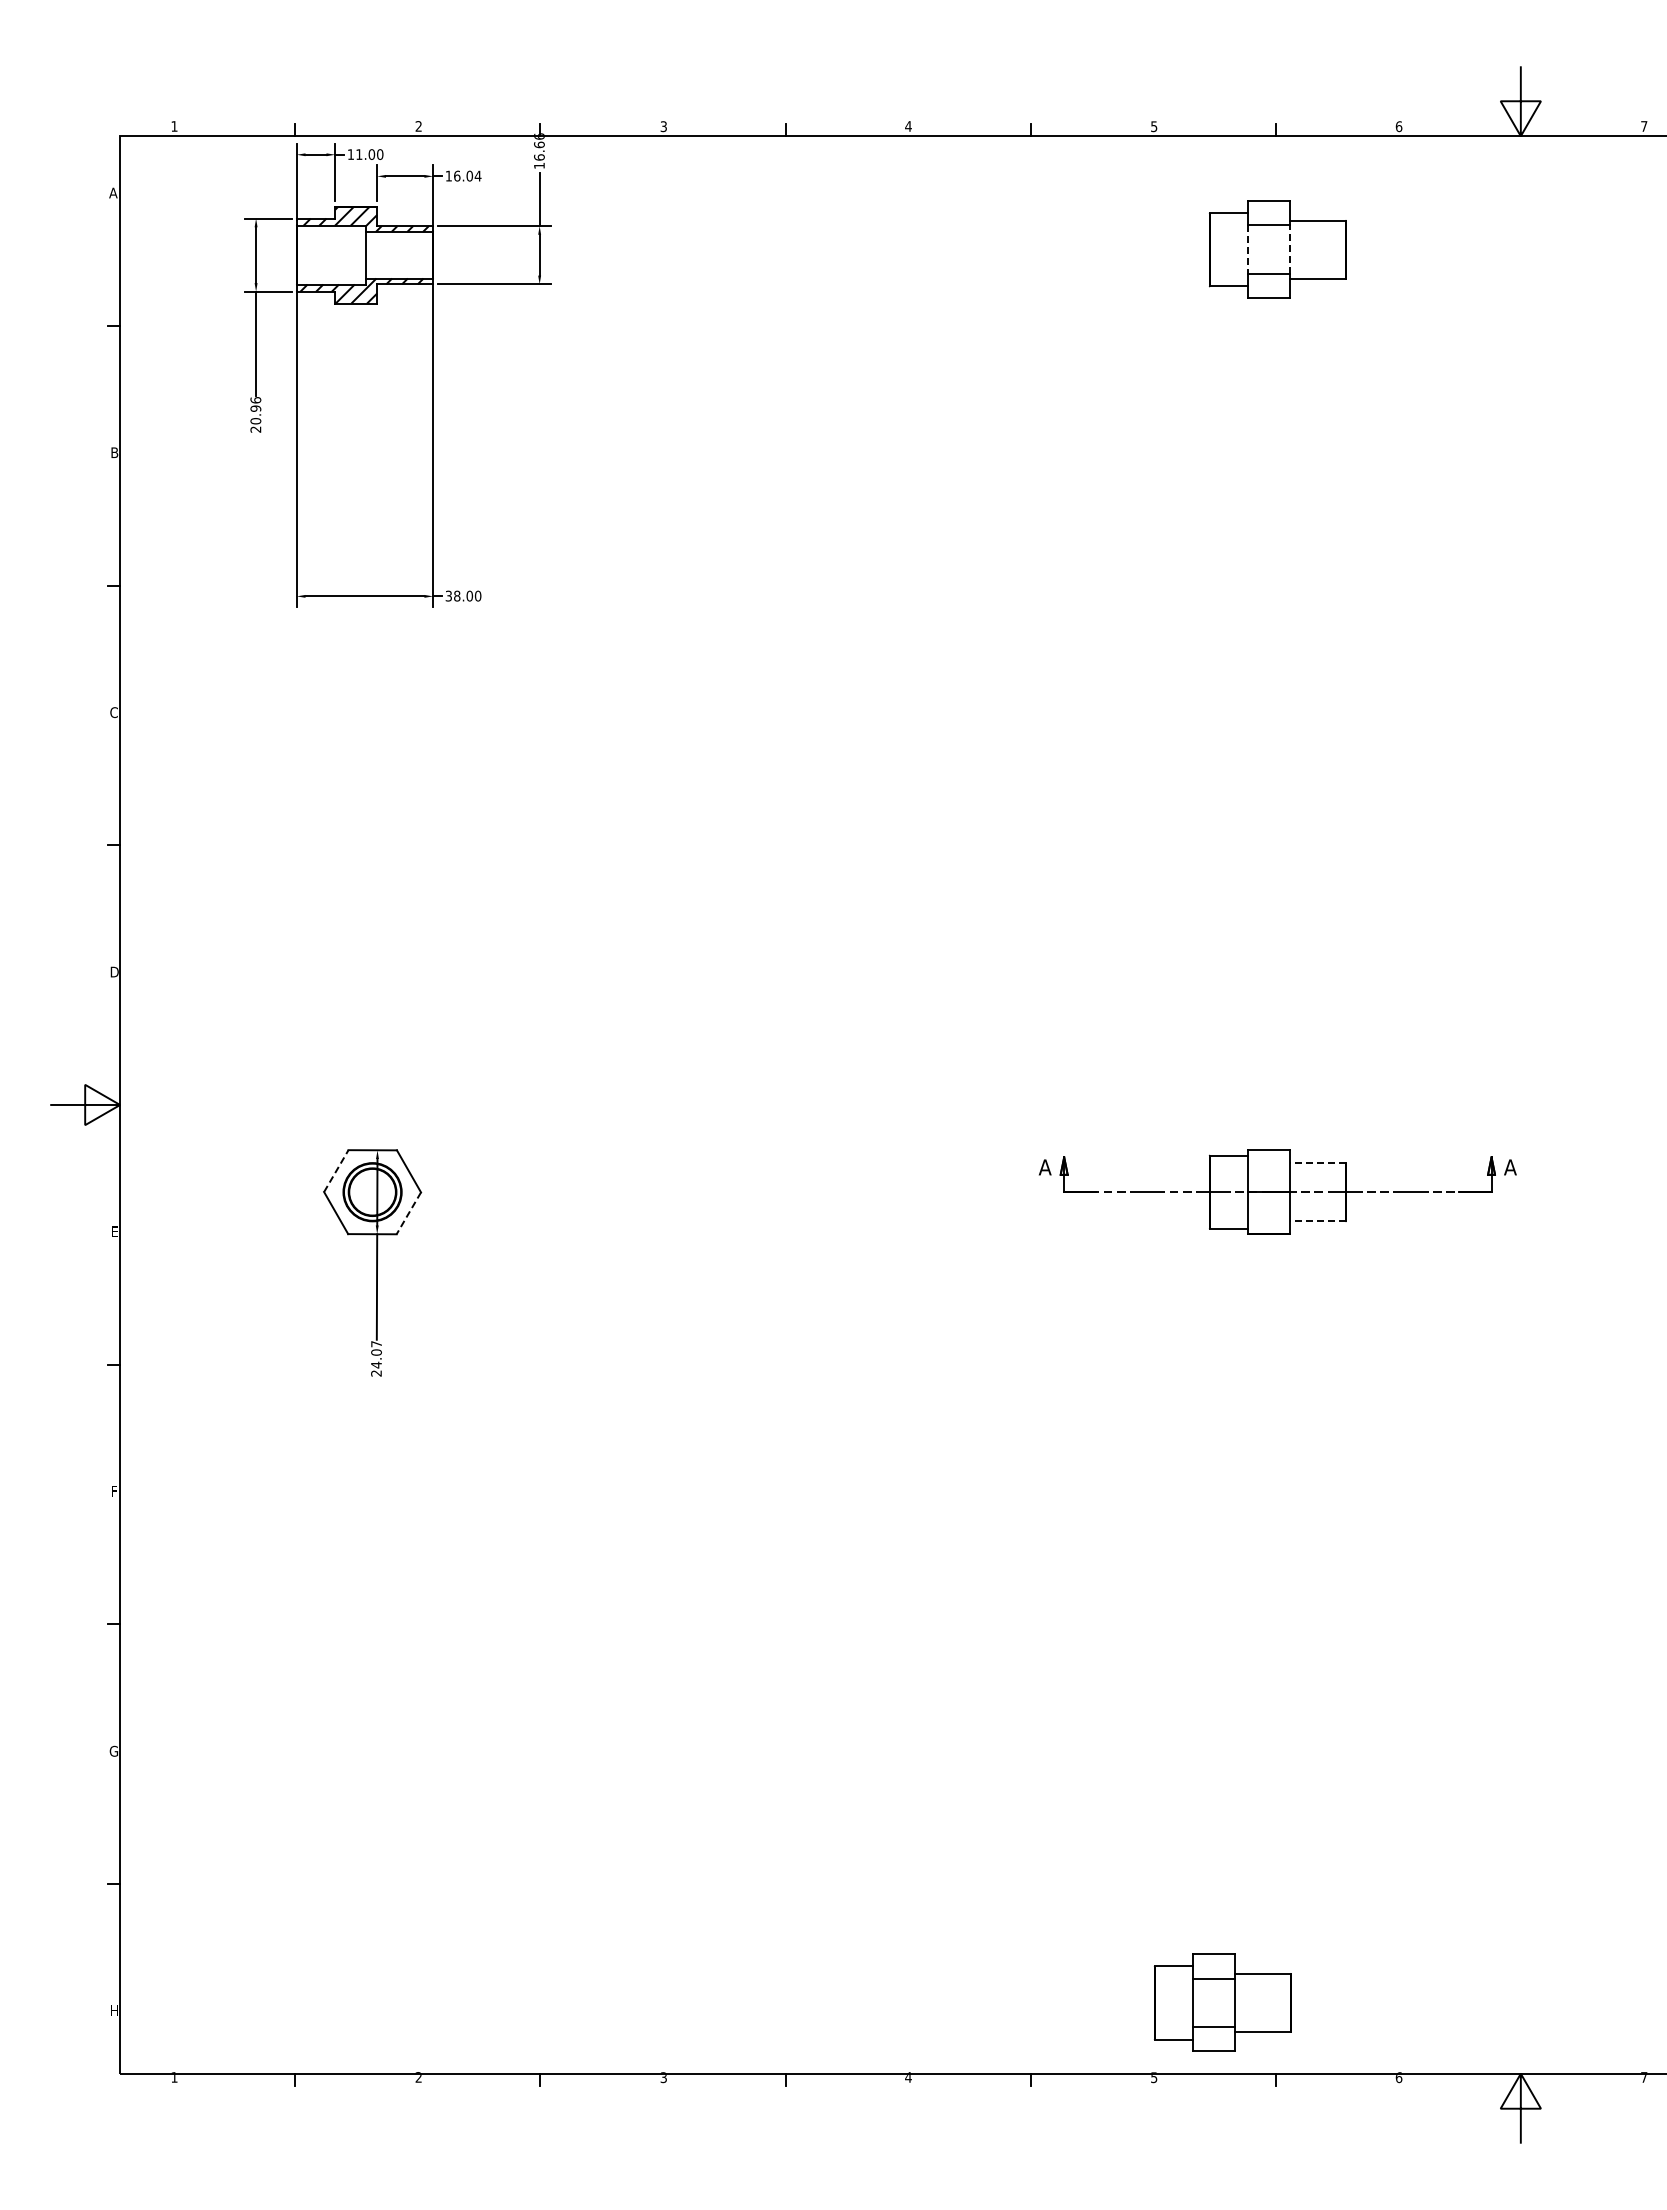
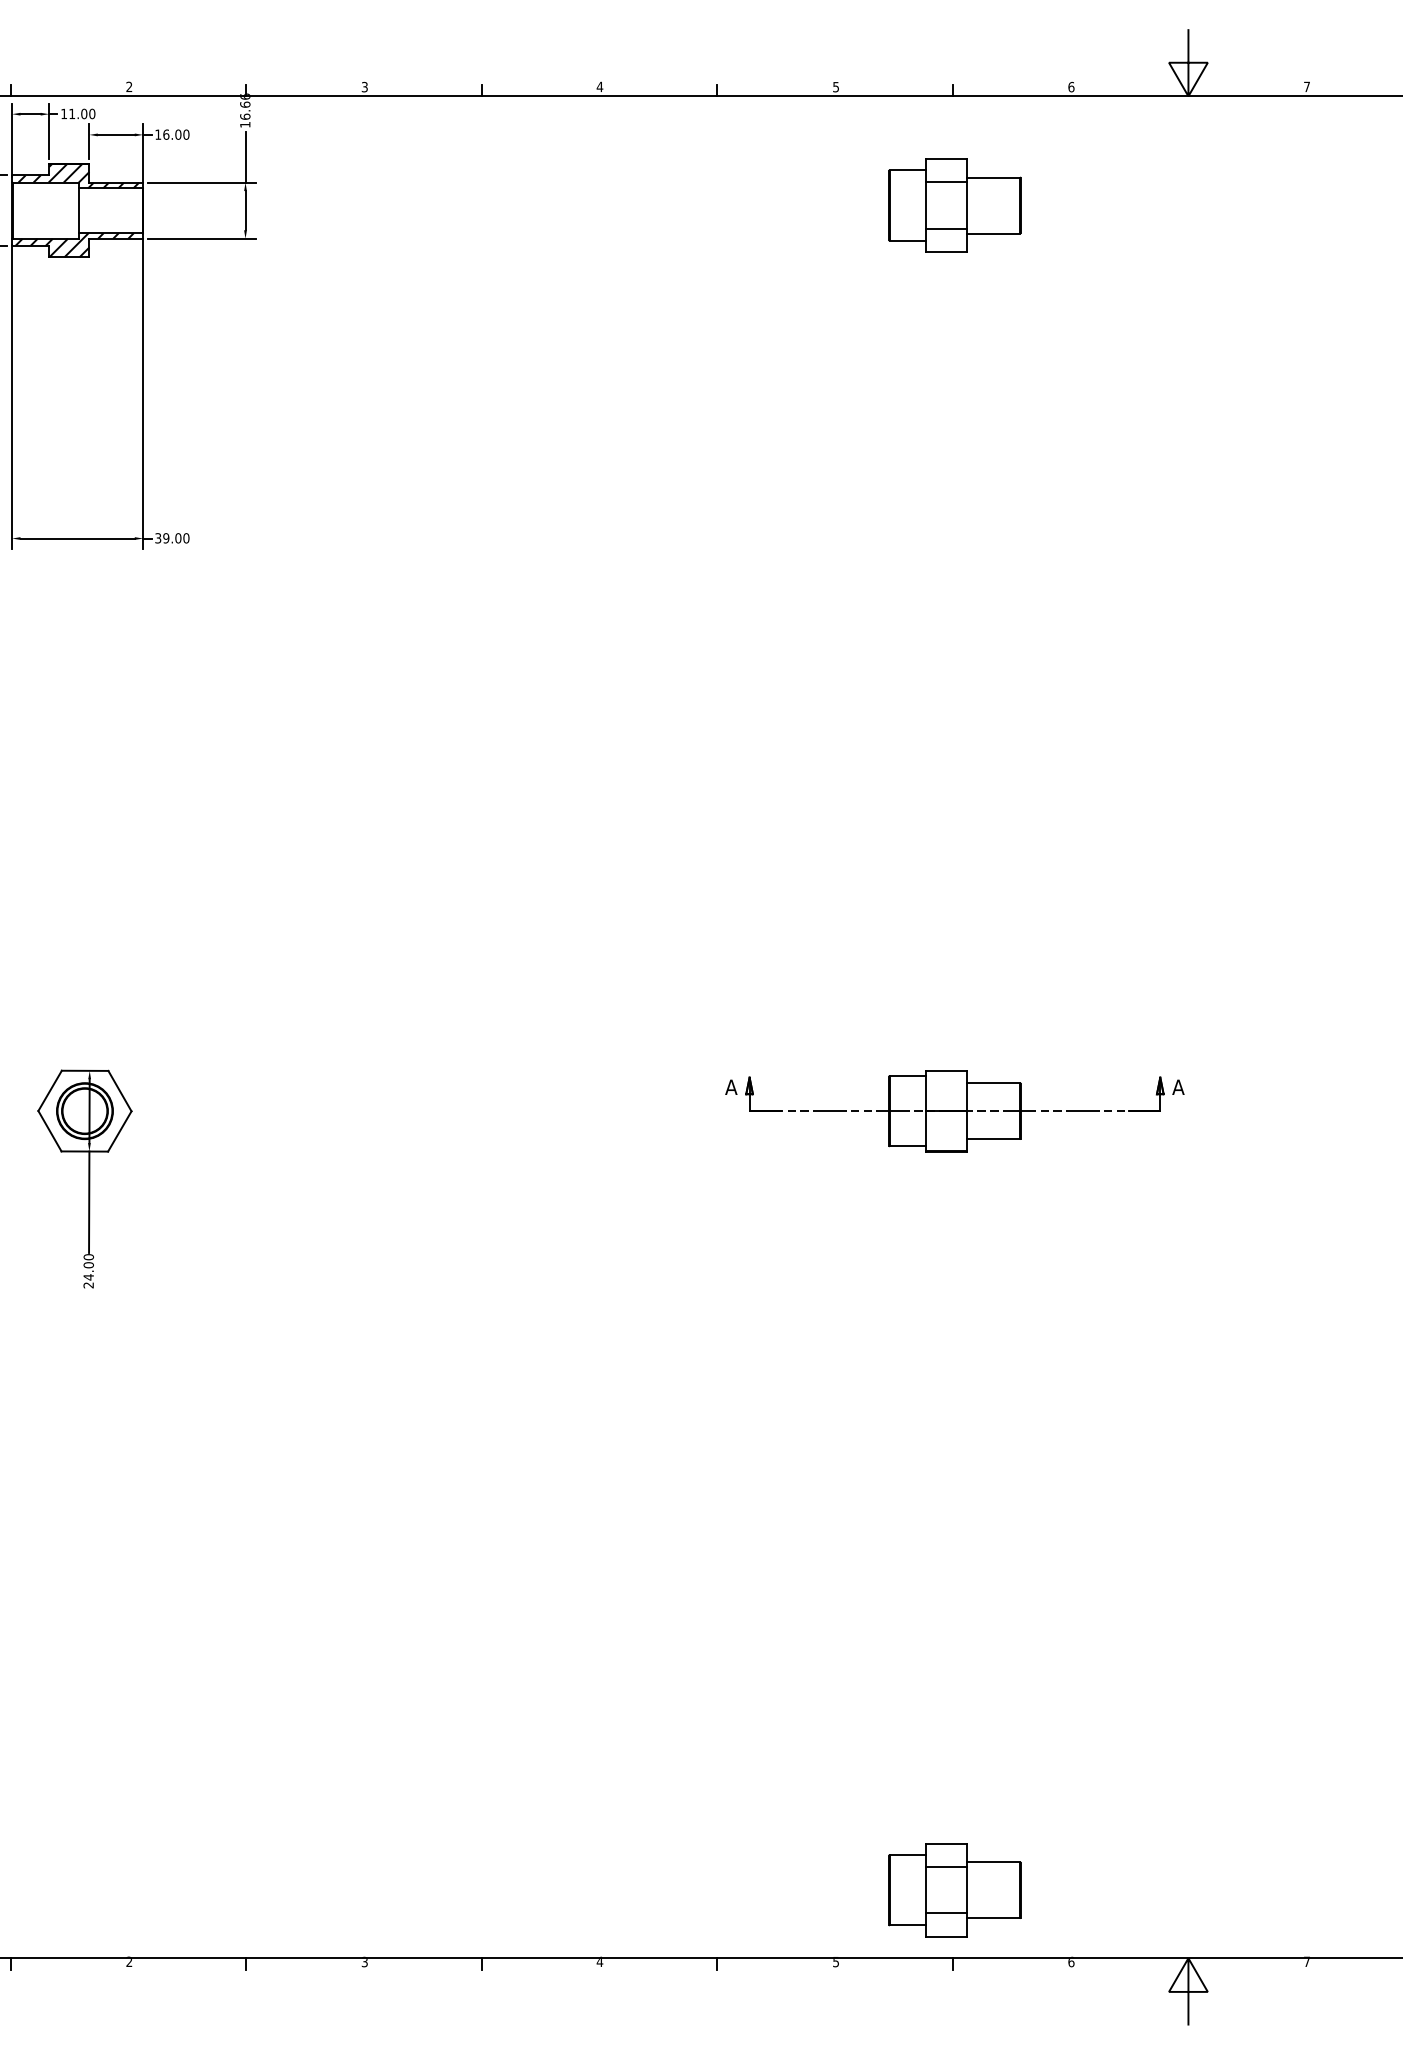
text: (477, 175) -> (185, 134), 16.04 -> 16.00
line: (1290, 249) -> (967, 205), dashed -> solid
line: (1248, 250) -> (926, 206), dashed -> solid
text: (457, 595) -> (166, 537), 38.00 -> 39.00
line: (1317, 1163) -> (993, 1083), dashed -> solid
line: (336, 1170) -> (50, 1090), dashed -> solid
line: (408, 1213) -> (119, 1131), dashed -> solid
line: (1317, 1221) -> (993, 1139), dashed -> solid
text: (376, 1344) -> (88, 1257), 24.07 -> 24.00
part: (1222, 2002) -> (954, 1889), moved

